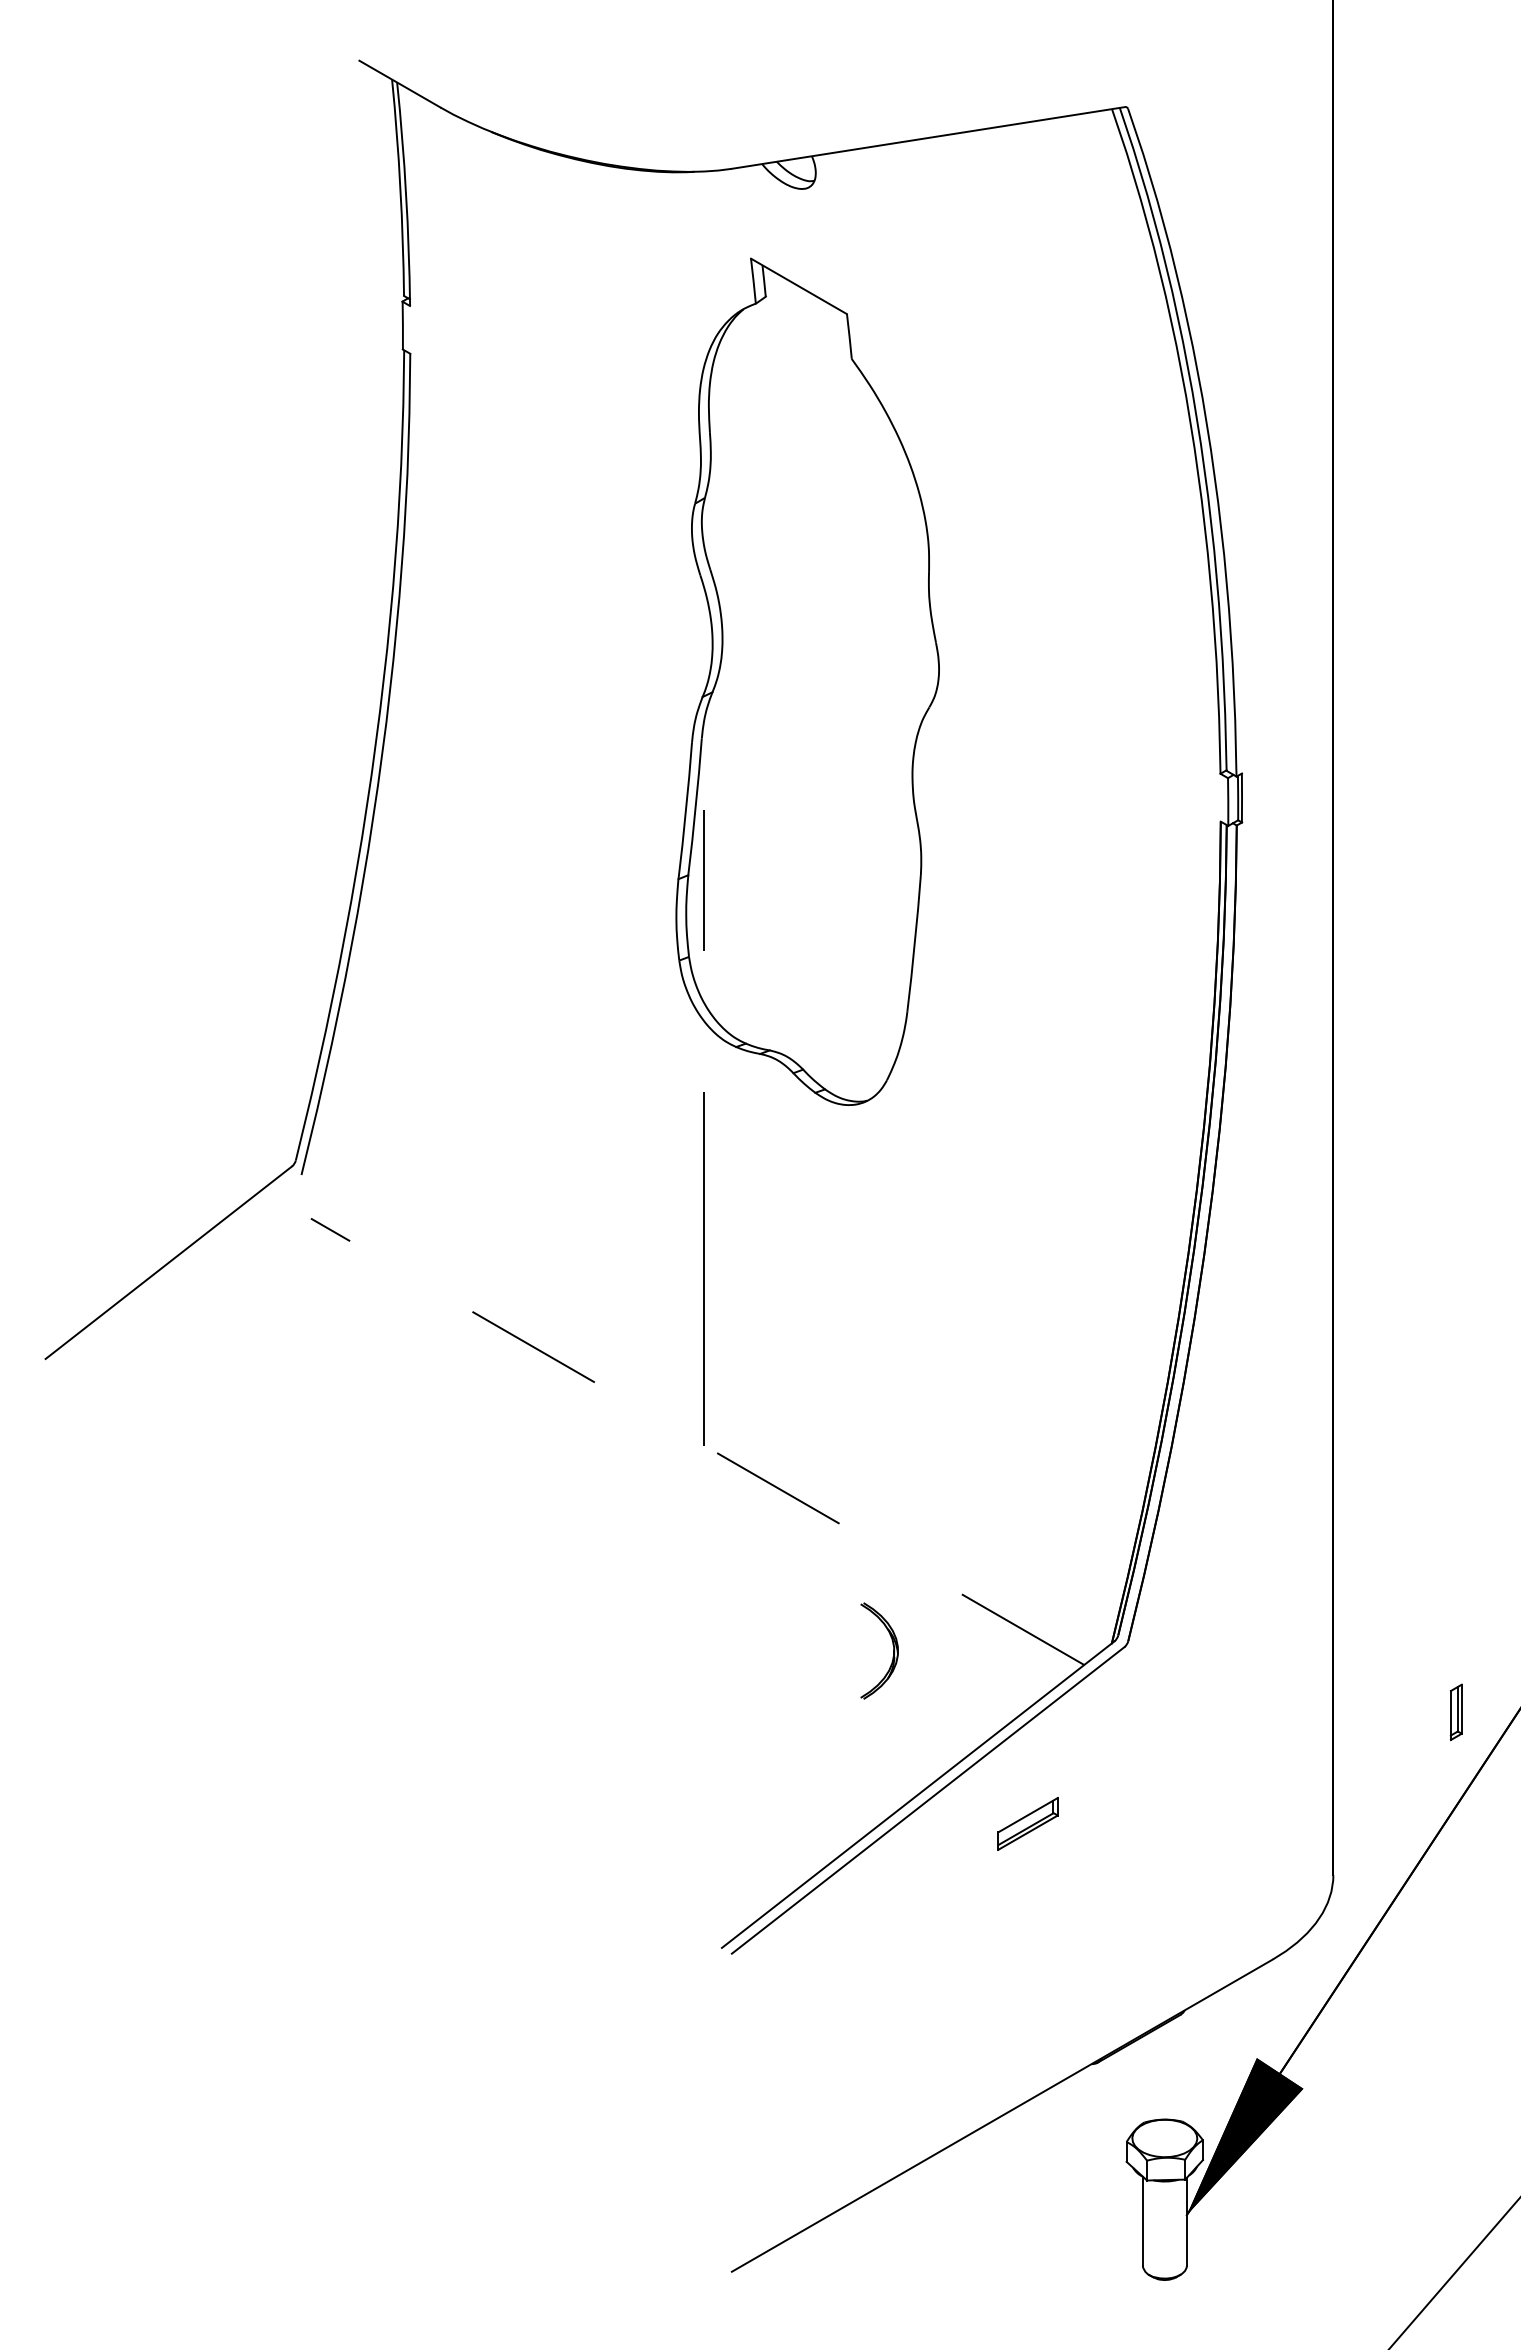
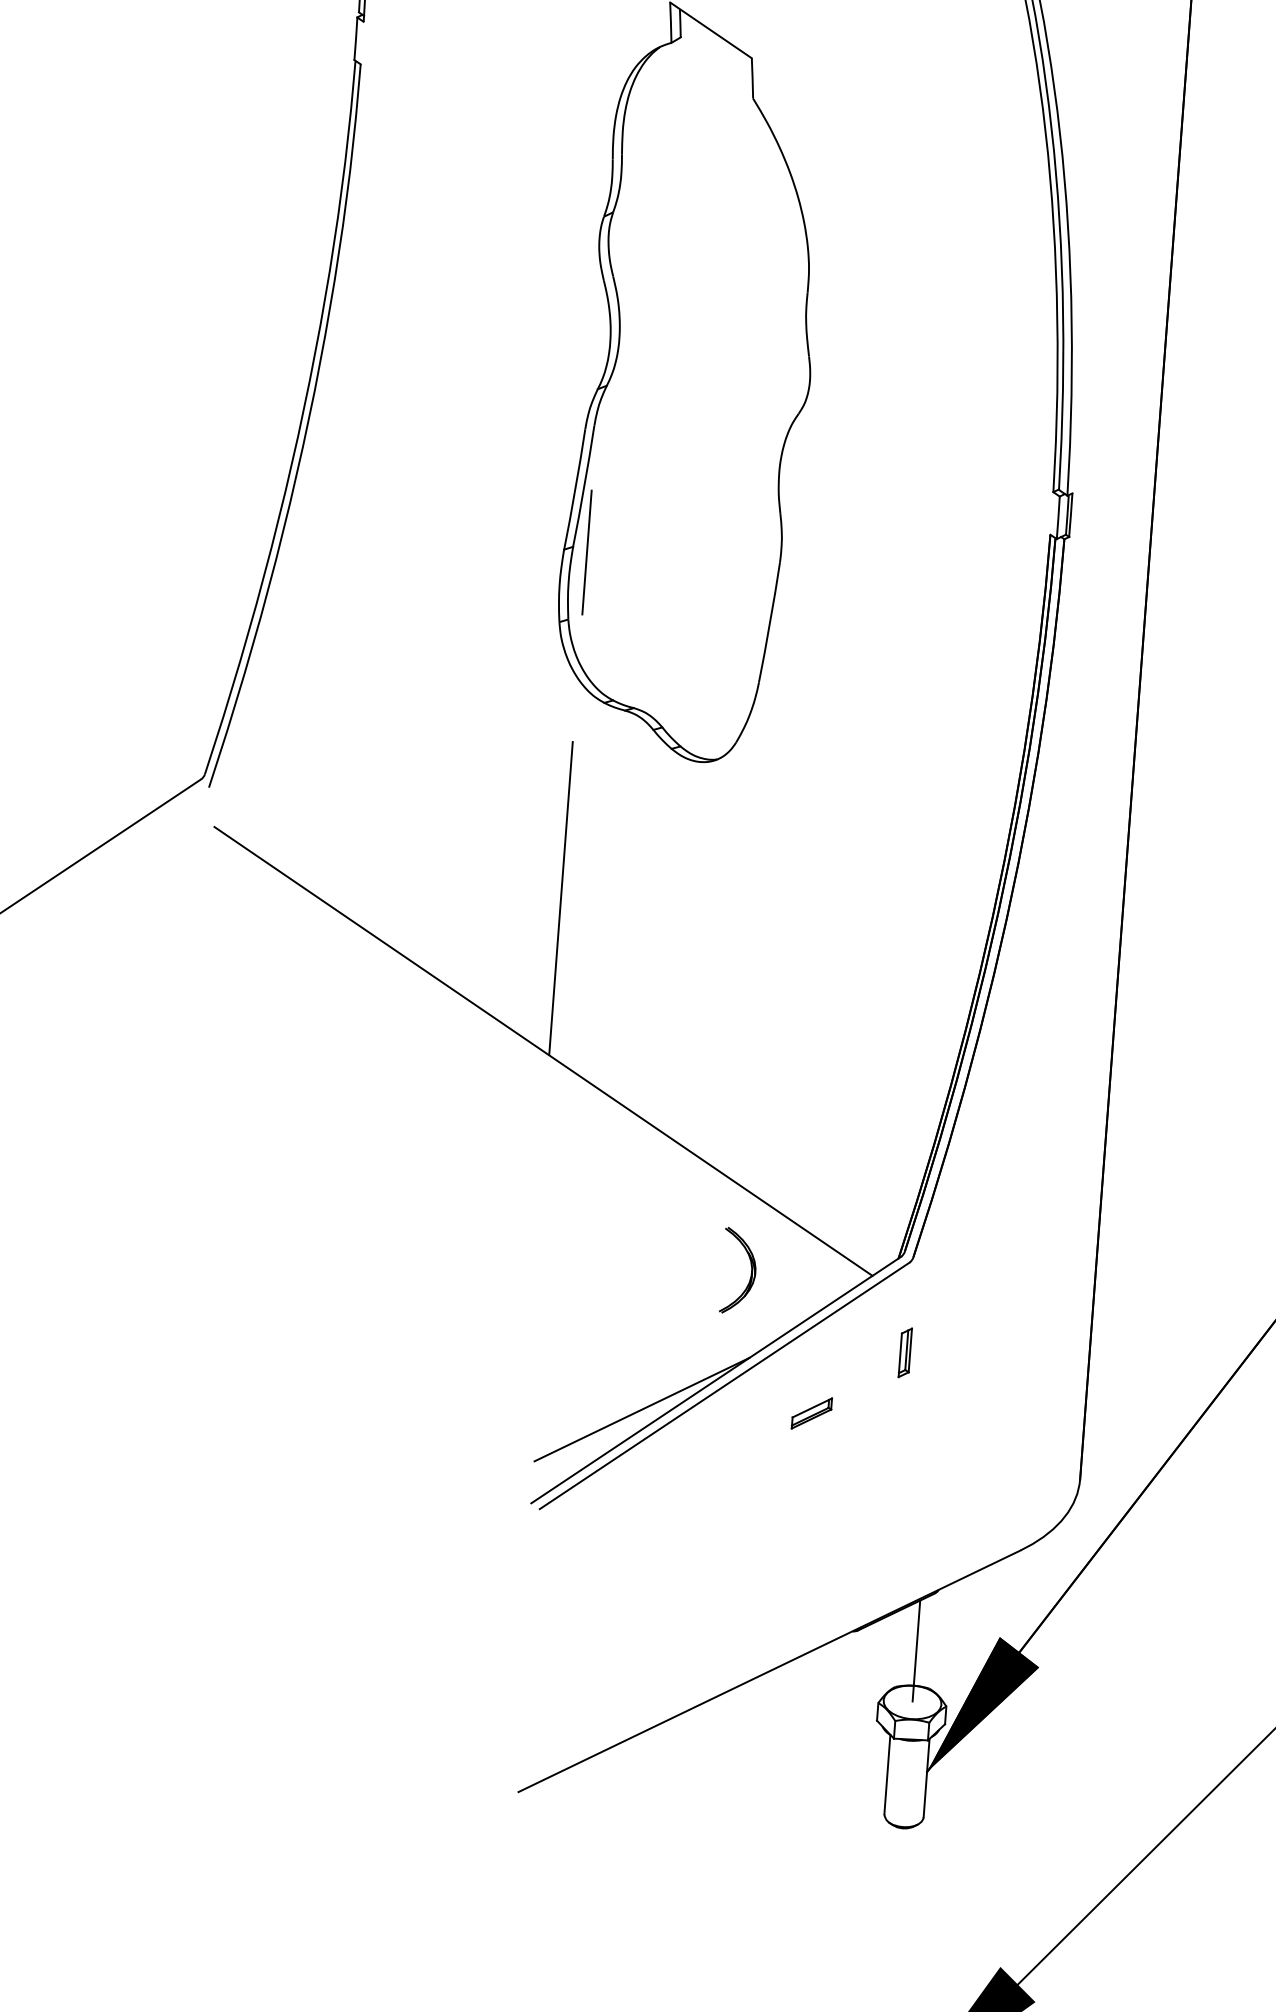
line: (697, 1441) -> (543, 1051), dashed -> solid
part: (892, 1645) -> (750, 1267), moved
part: (1455, 1711) -> (904, 1352), moved
part: (1027, 1823) -> (811, 1413), size x0.71
line: (837, 1833) -> (641, 1409), added
line: (1164, 2080) -> (916, 1650), added

